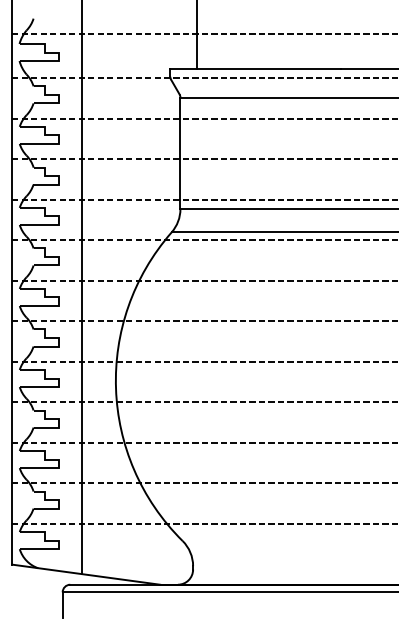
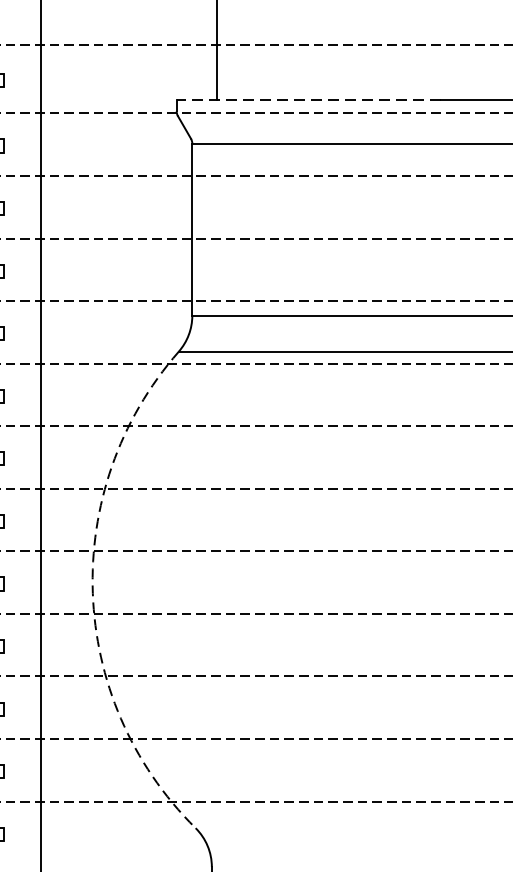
line: (255, 69) -> (308, 100), solid -> dashed
arc: (116, 388) -> (93, 592), solid -> dashed

